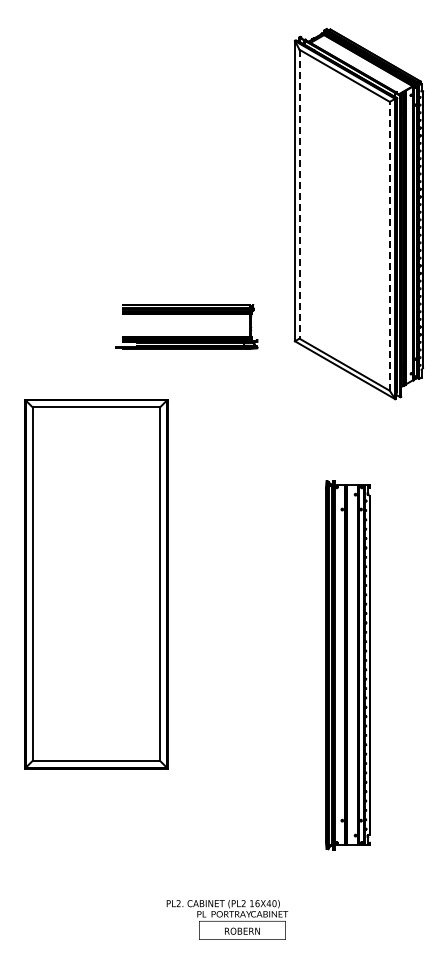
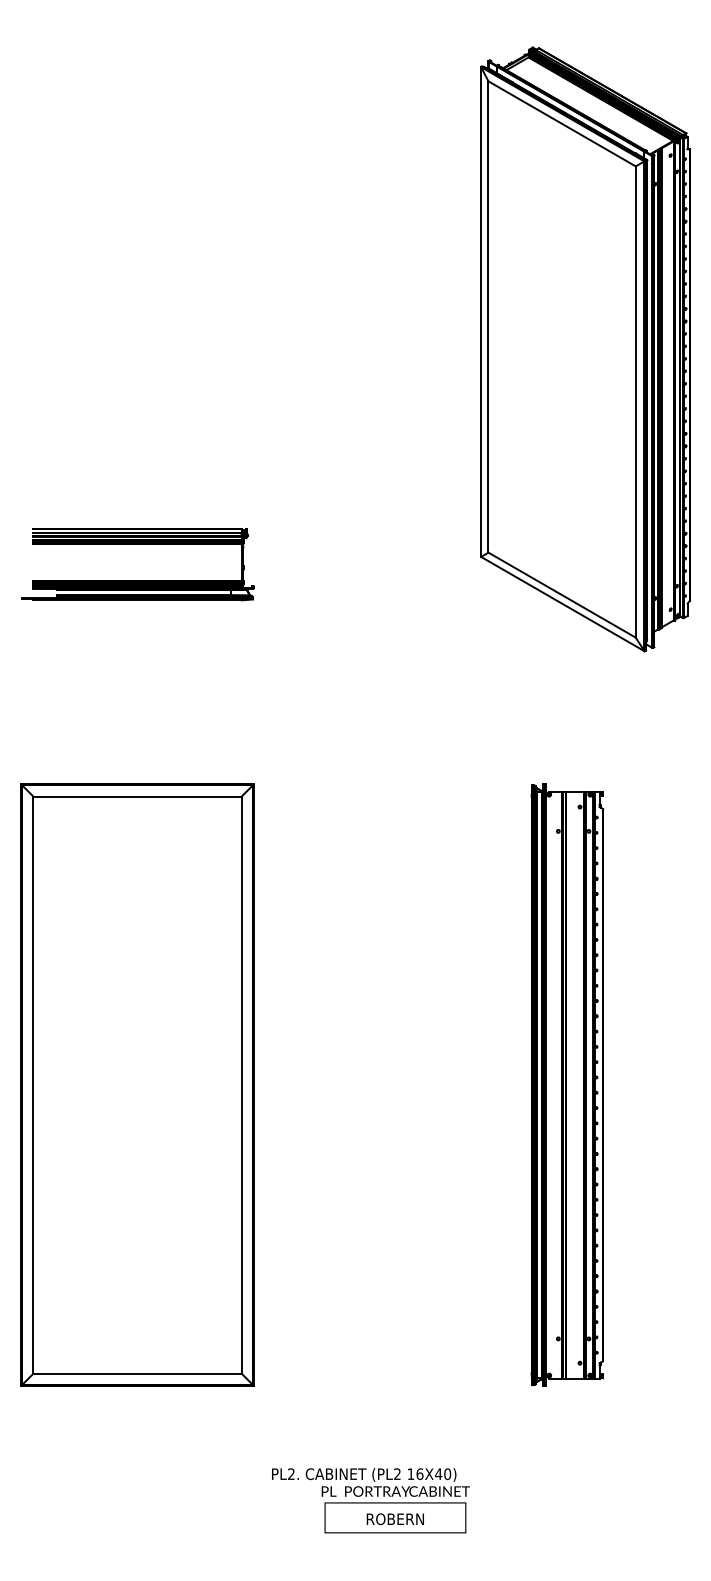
line: (299, 194) -> (488, 317), dashed -> solid
line: (389, 245) -> (635, 400), dashed -> solid
part: (186, 336) -> (137, 580), moved
part: (96, 584) -> (137, 1085), moved

